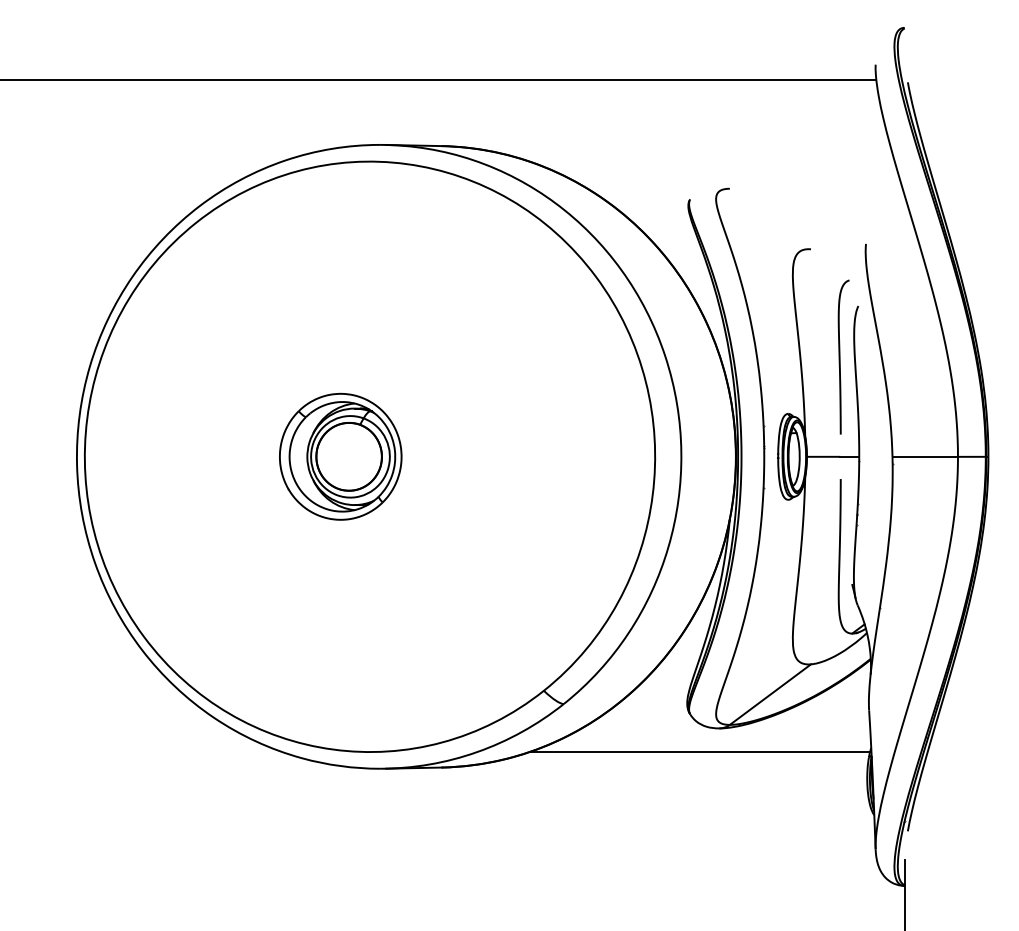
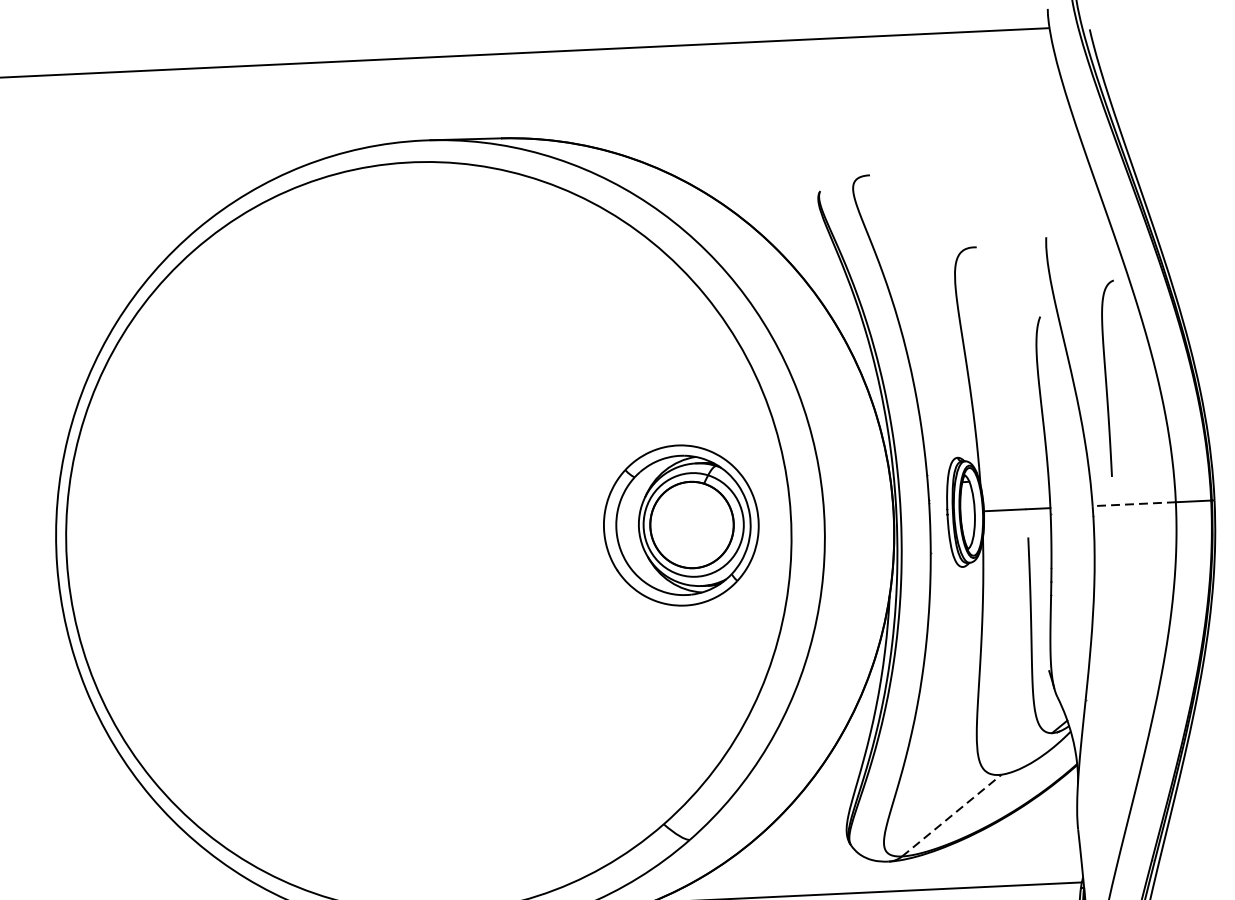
curve: (840, 356) -> (1106, 377), moved
part: (340, 456) -> (681, 525), moved
line: (925, 456) -> (1134, 503), solid -> dashed
line: (770, 694) -> (951, 815), solid -> dashed

